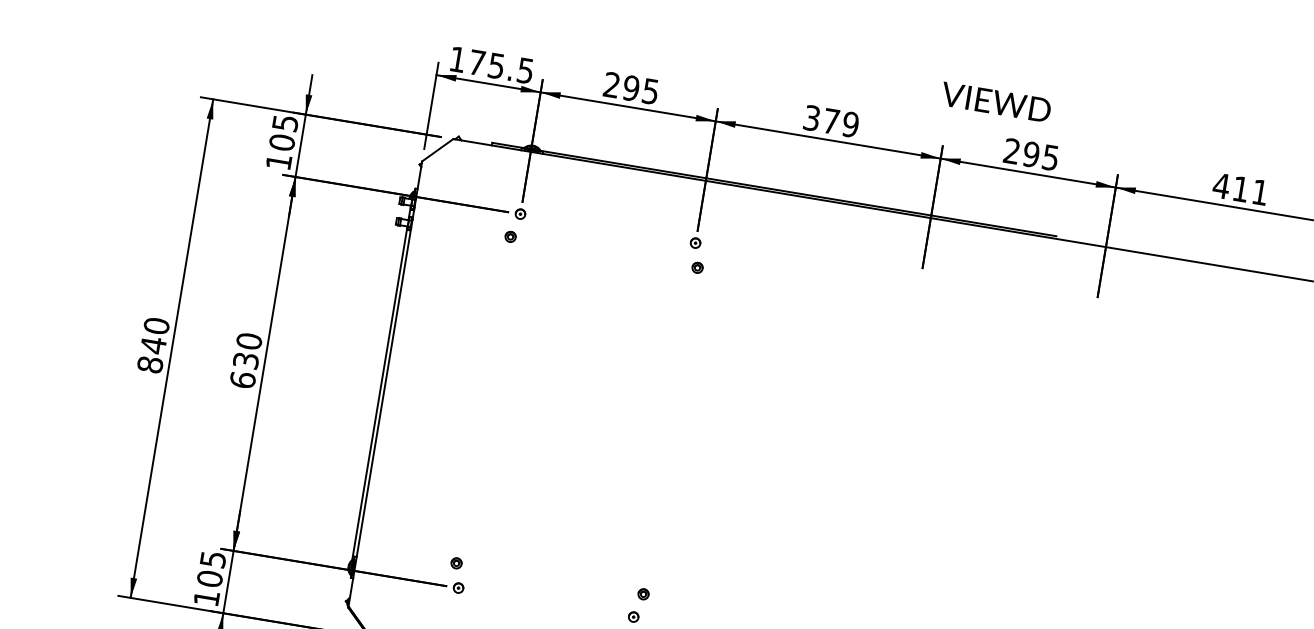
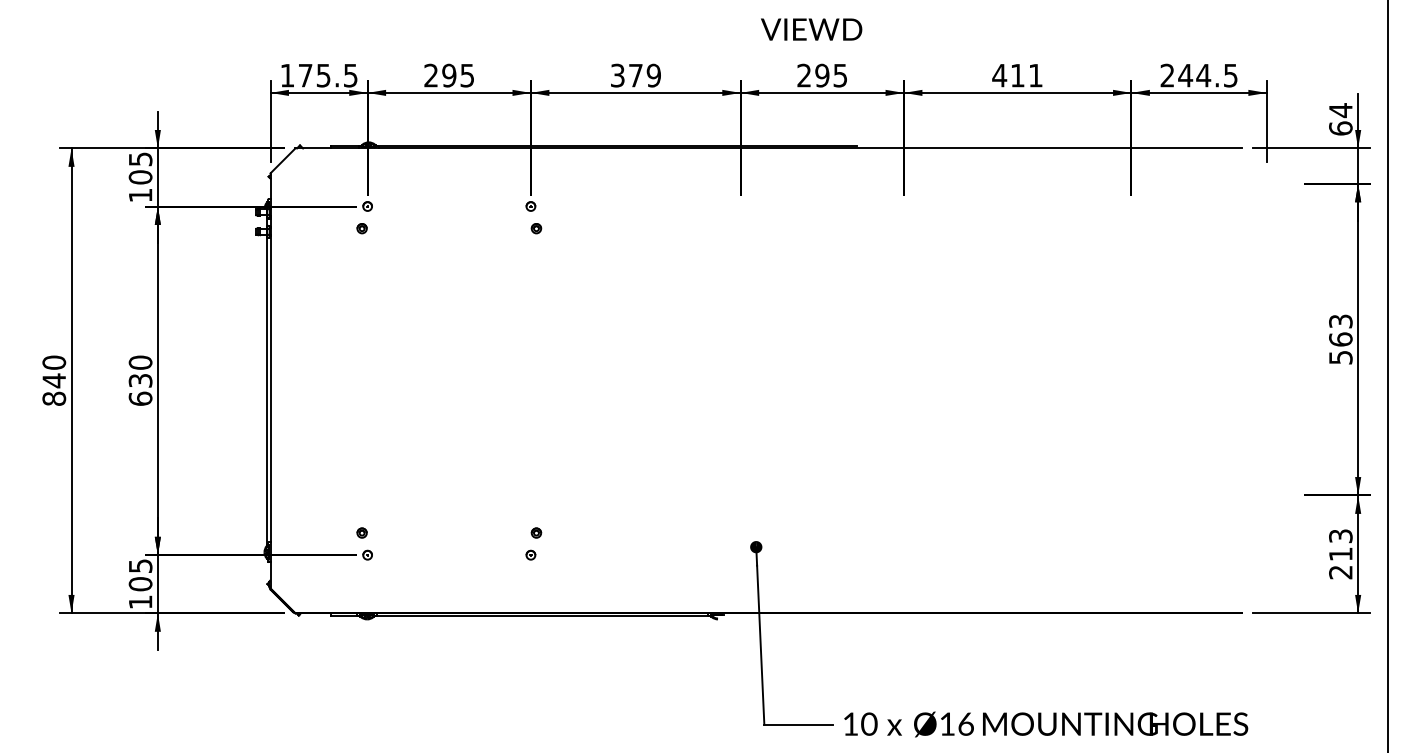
text: (996, 102) -> (811, 29), moved

